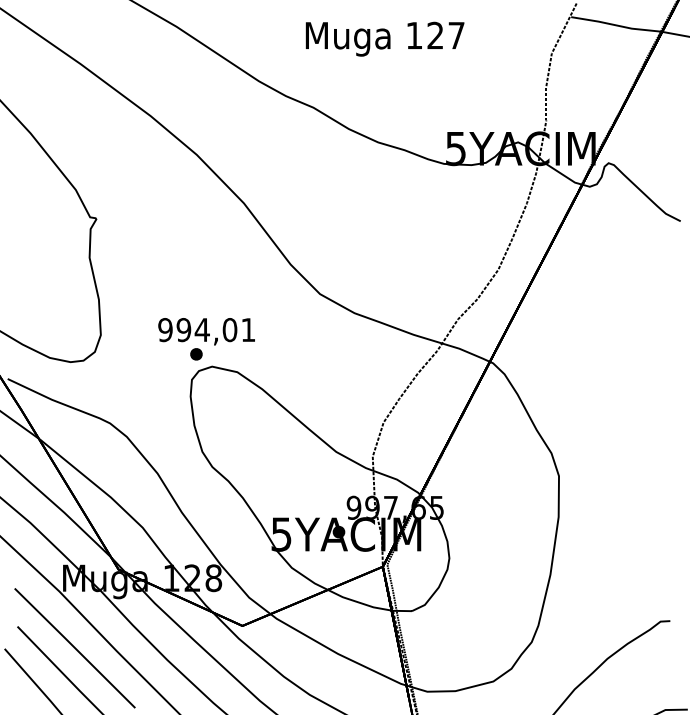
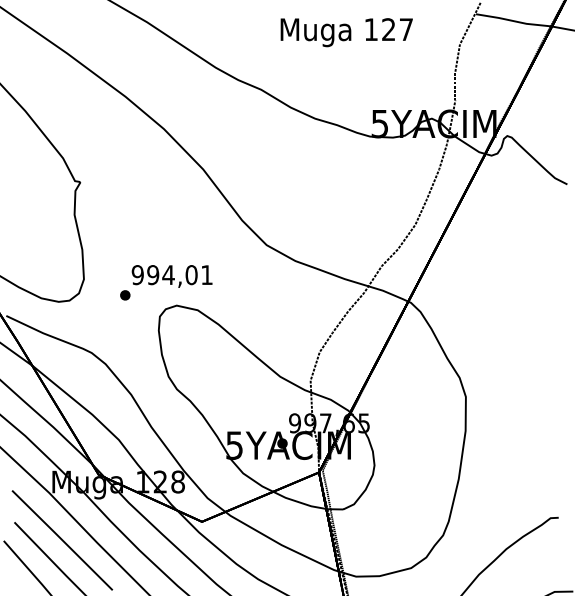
text: (384, 38) -> (346, 32), moved
part: (196, 354) -> (125, 295), moved

